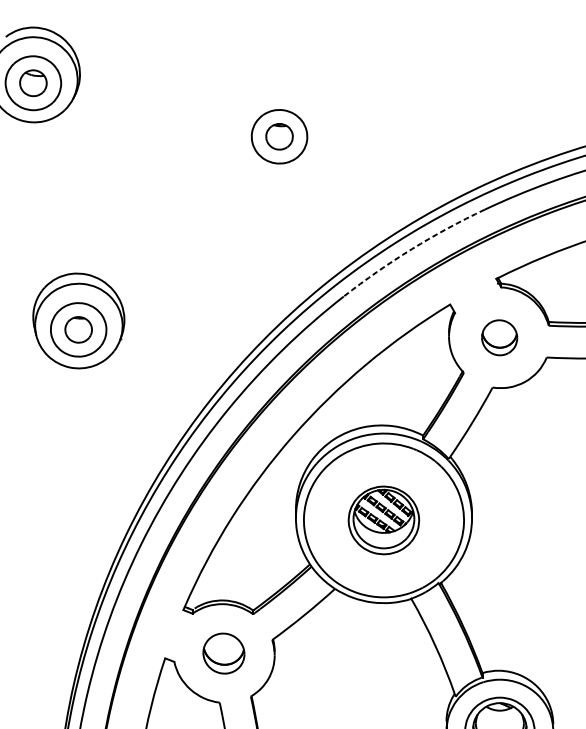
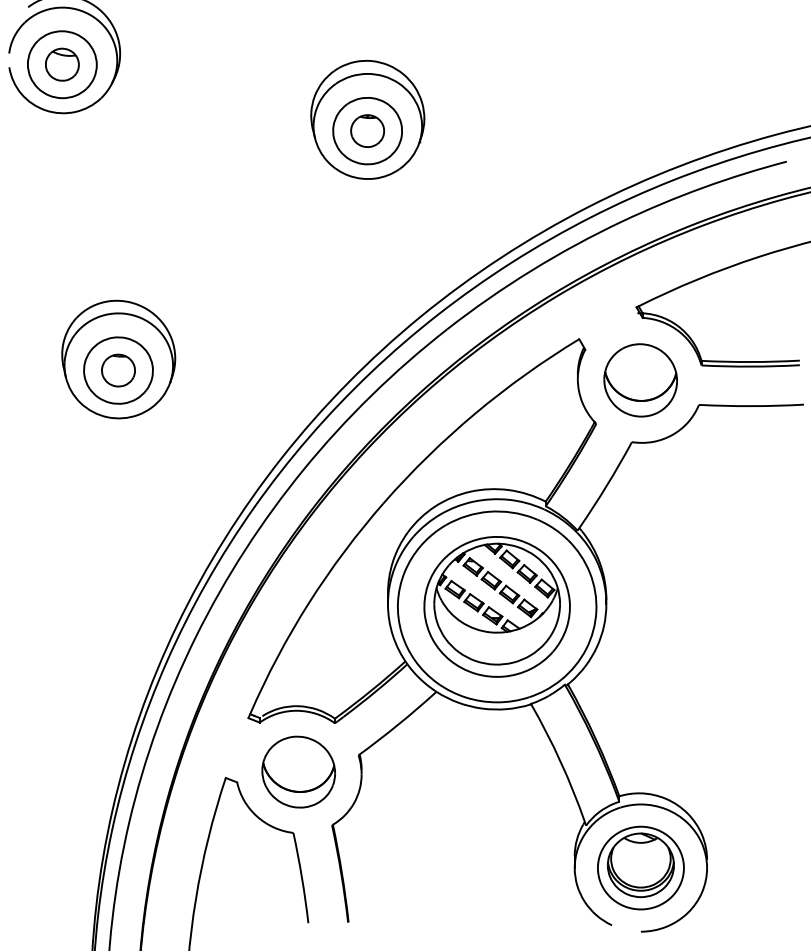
part: (279, 127) -> (367, 119), added
arc: (411, 249) -> (531, 270), dashed -> solid
part: (499, 337) -> (640, 380), size x1.67
part: (383, 520) -> (496, 606), size x1.67
part: (223, 653) -> (298, 771), size x1.43

